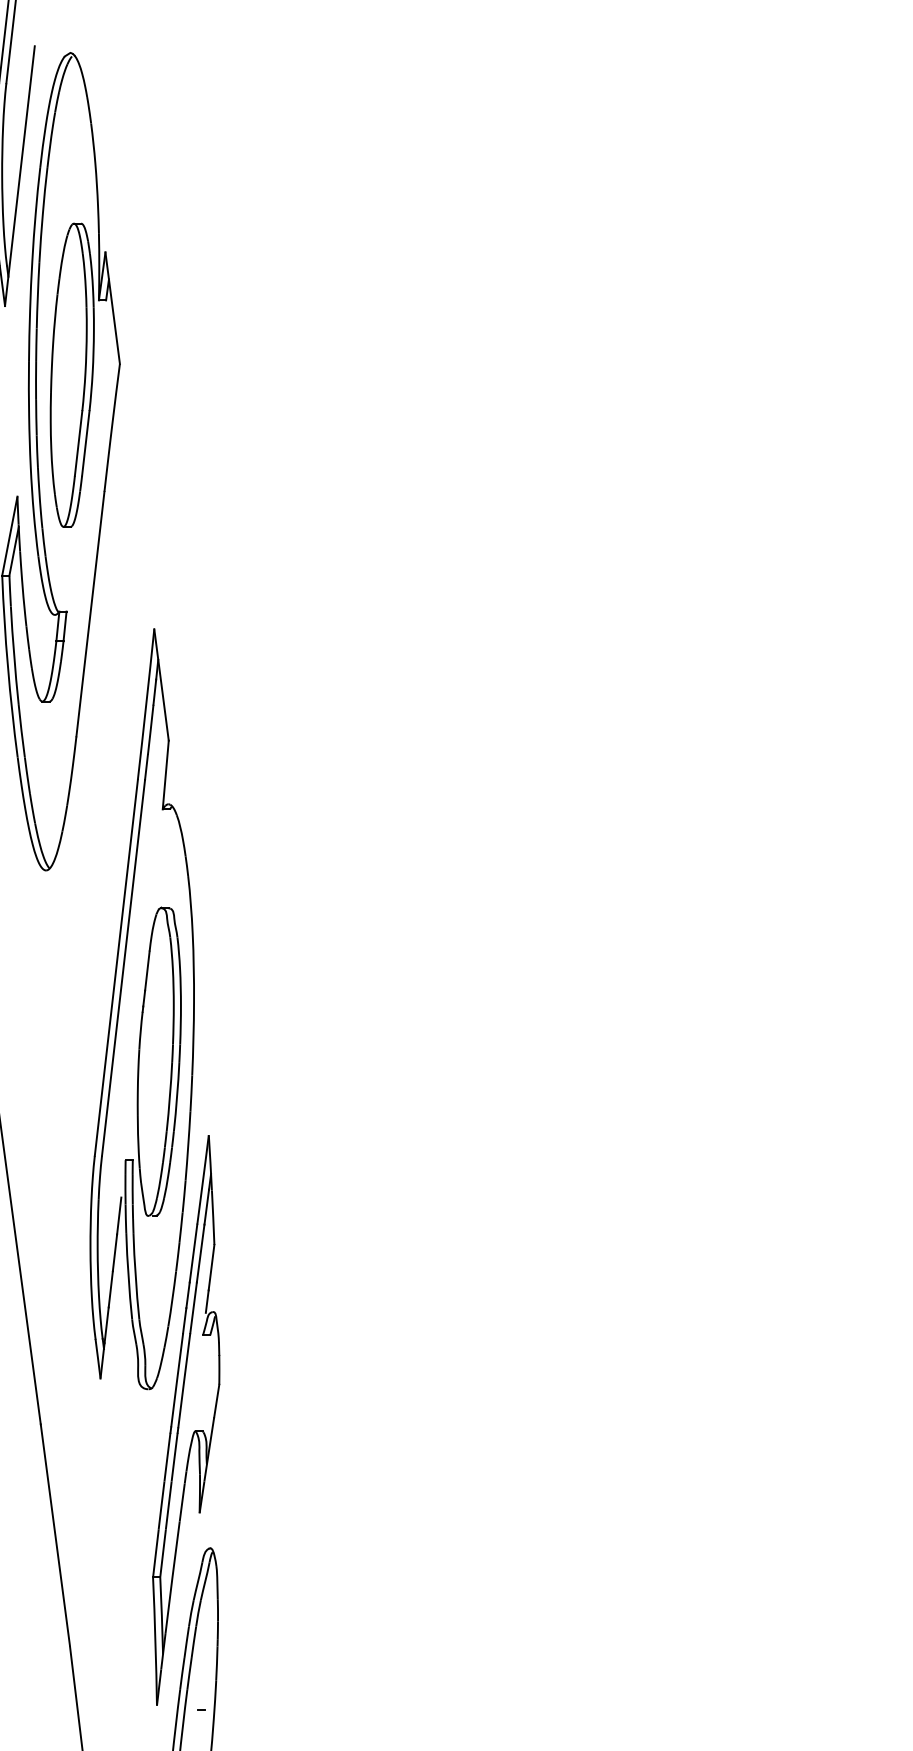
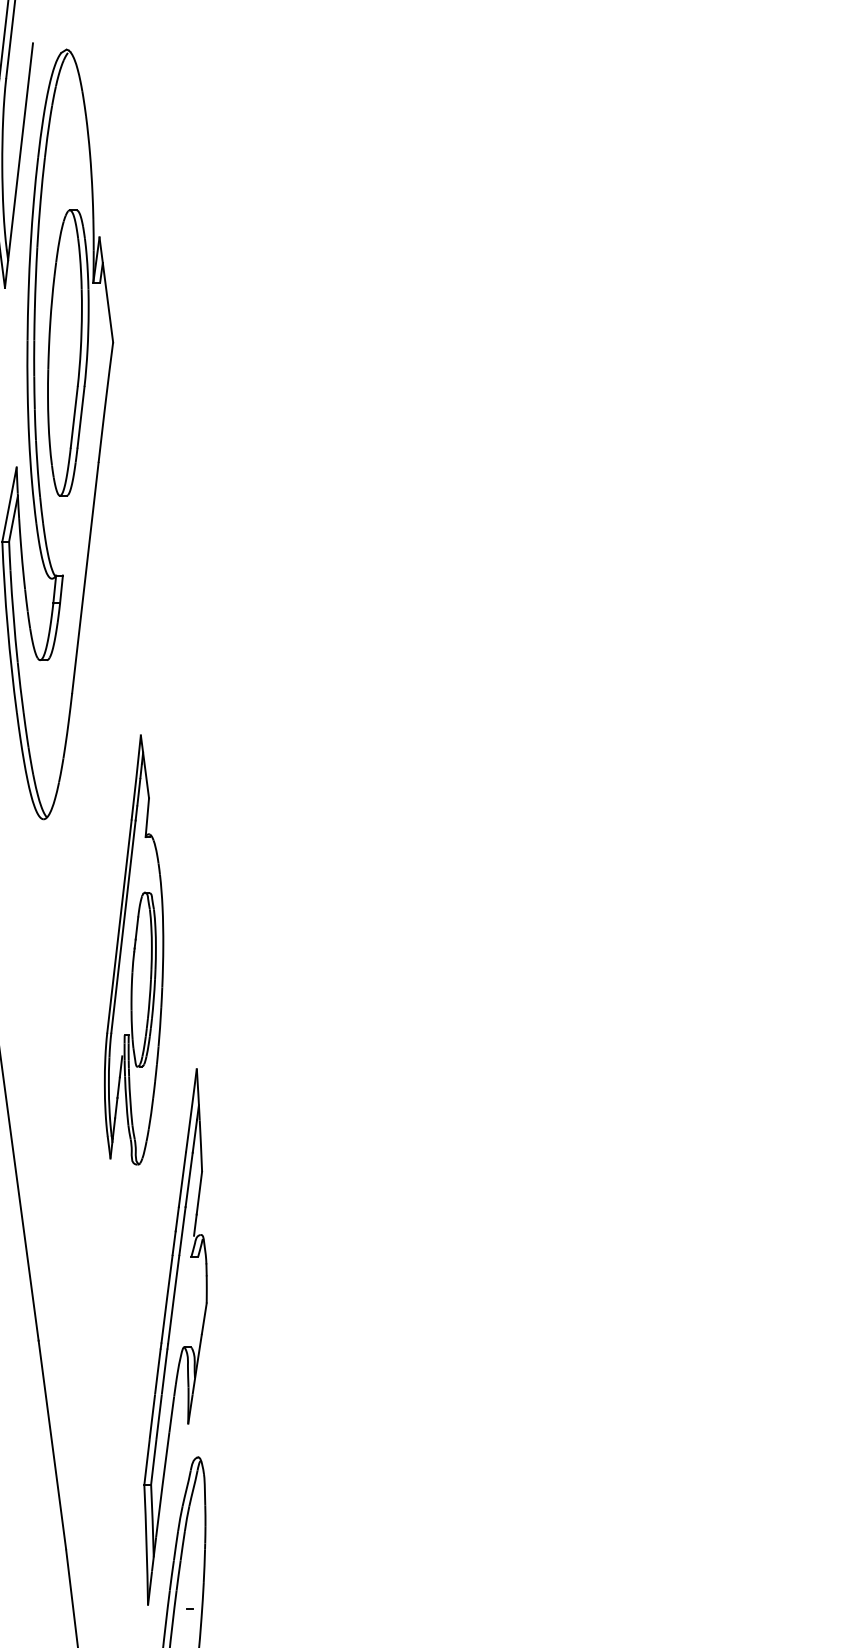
part: (141, 1009) -> (133, 950), size x0.6

